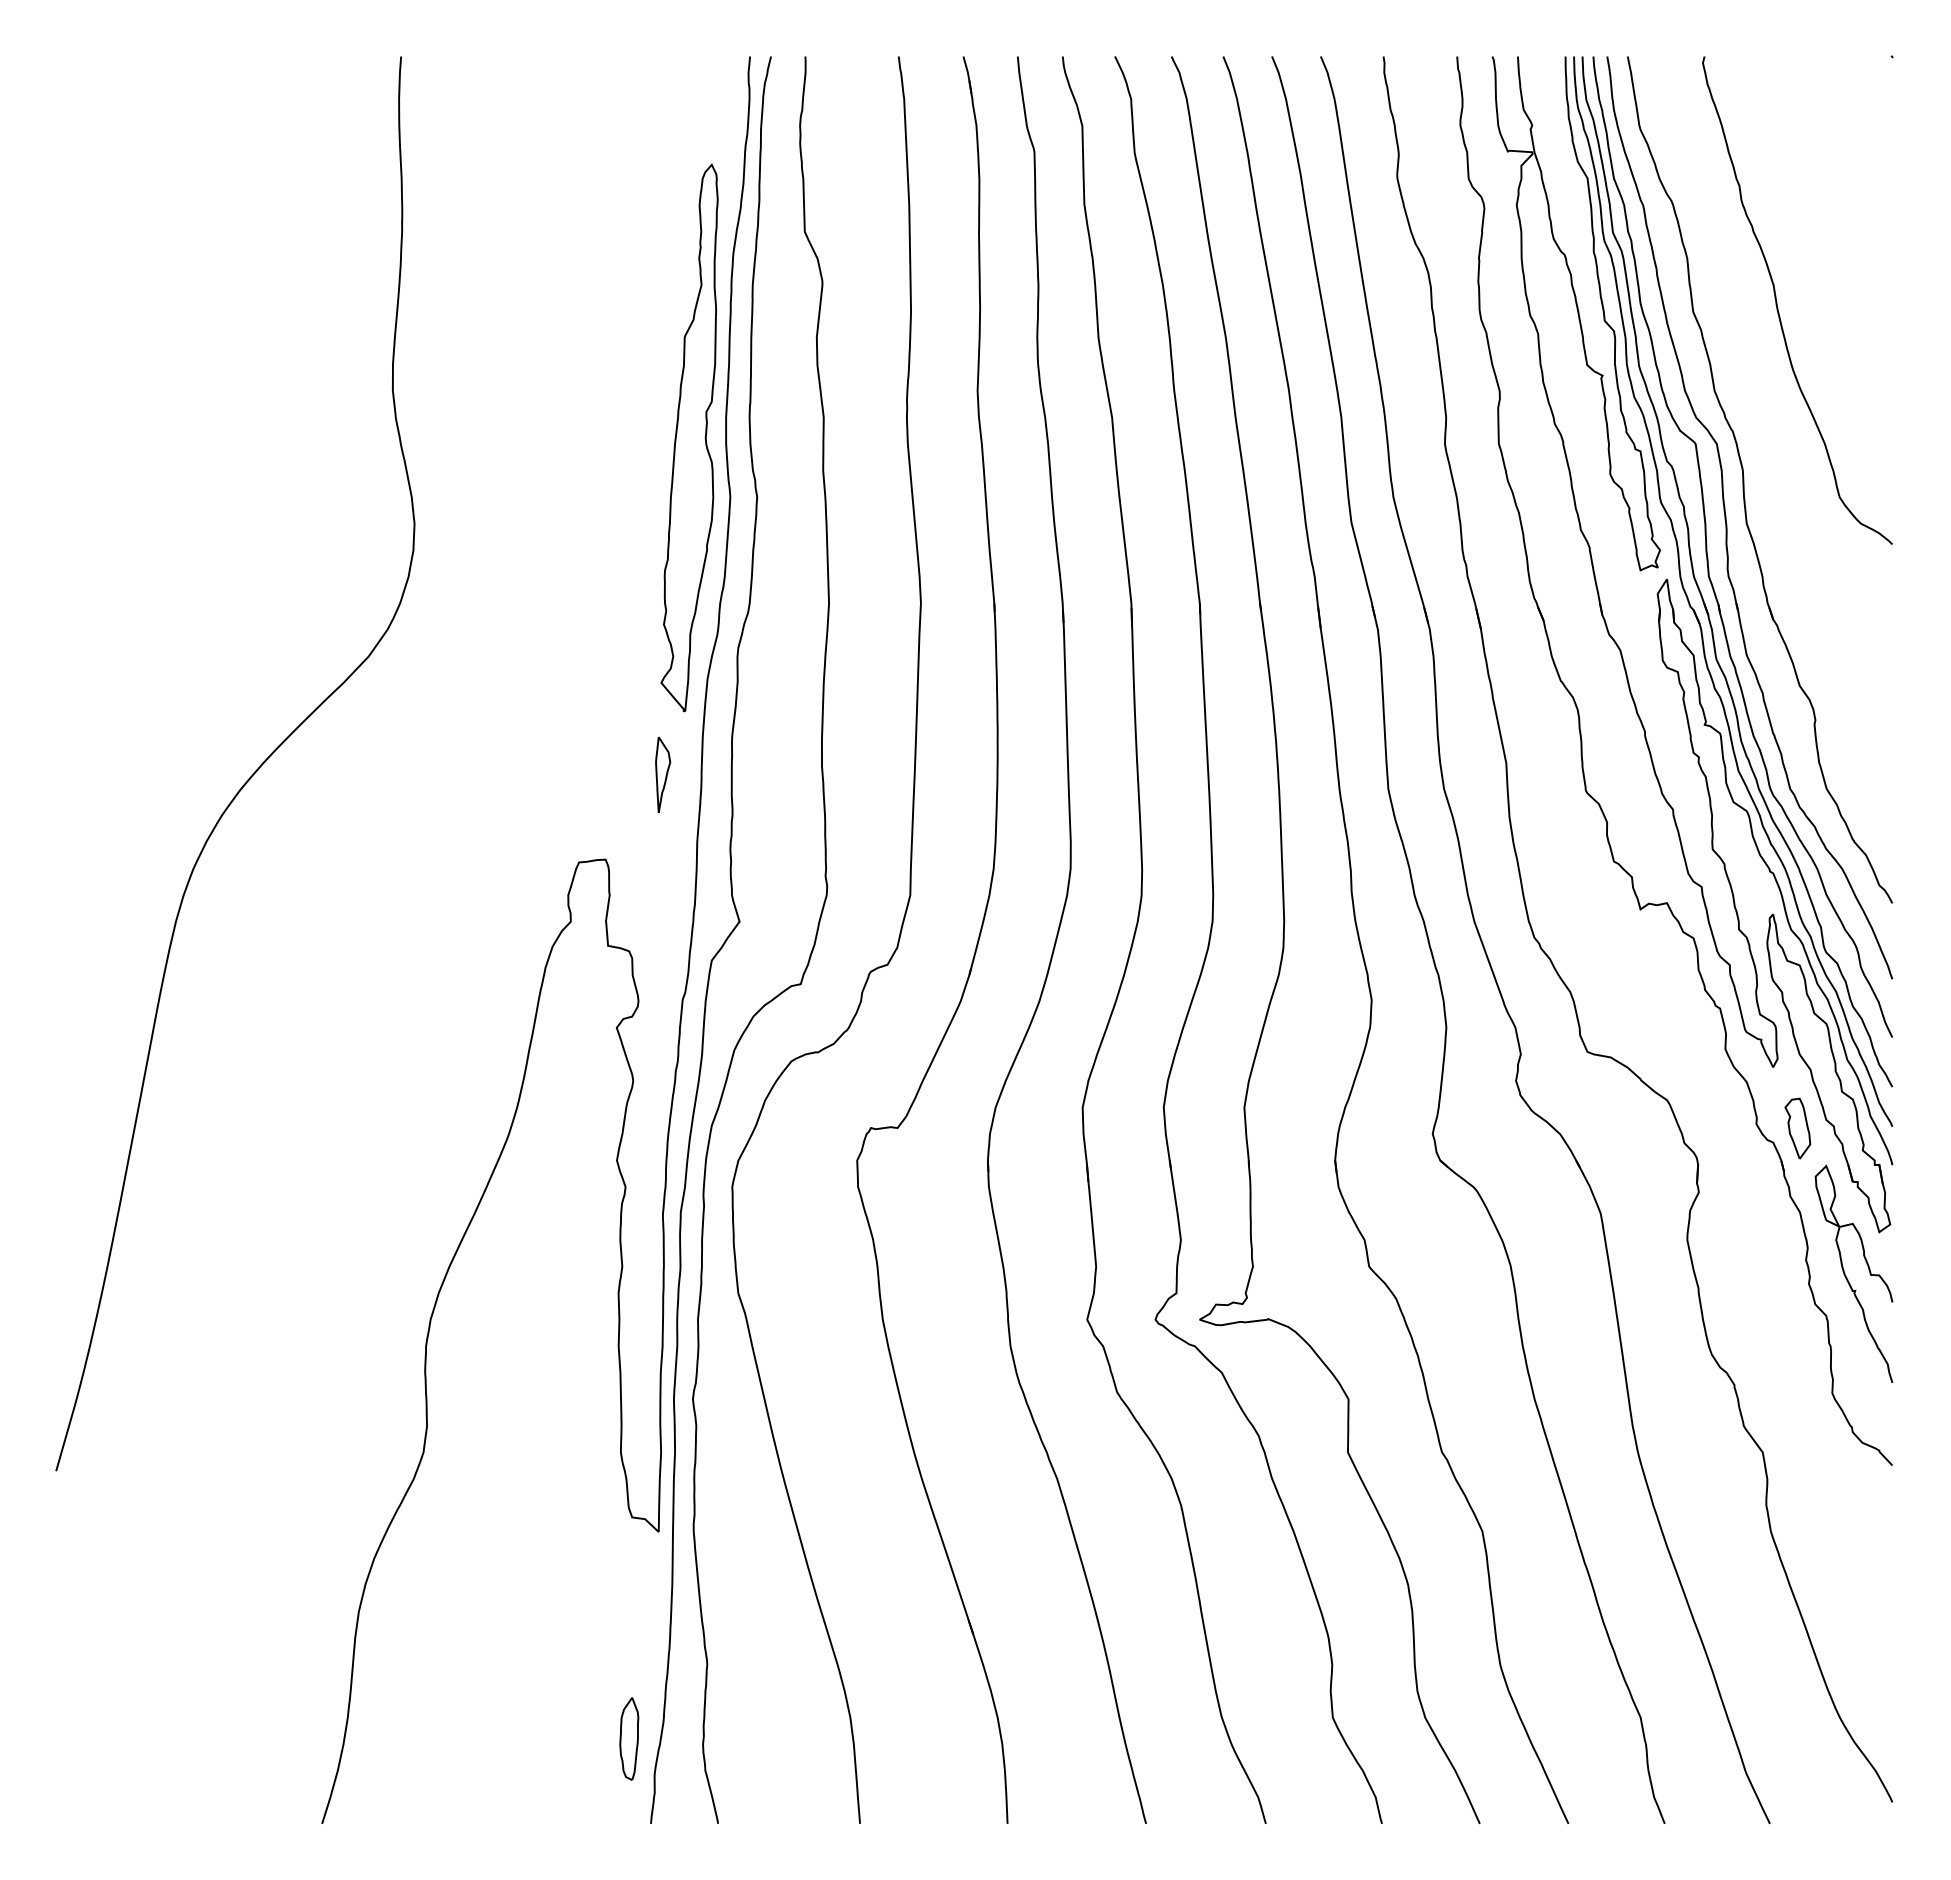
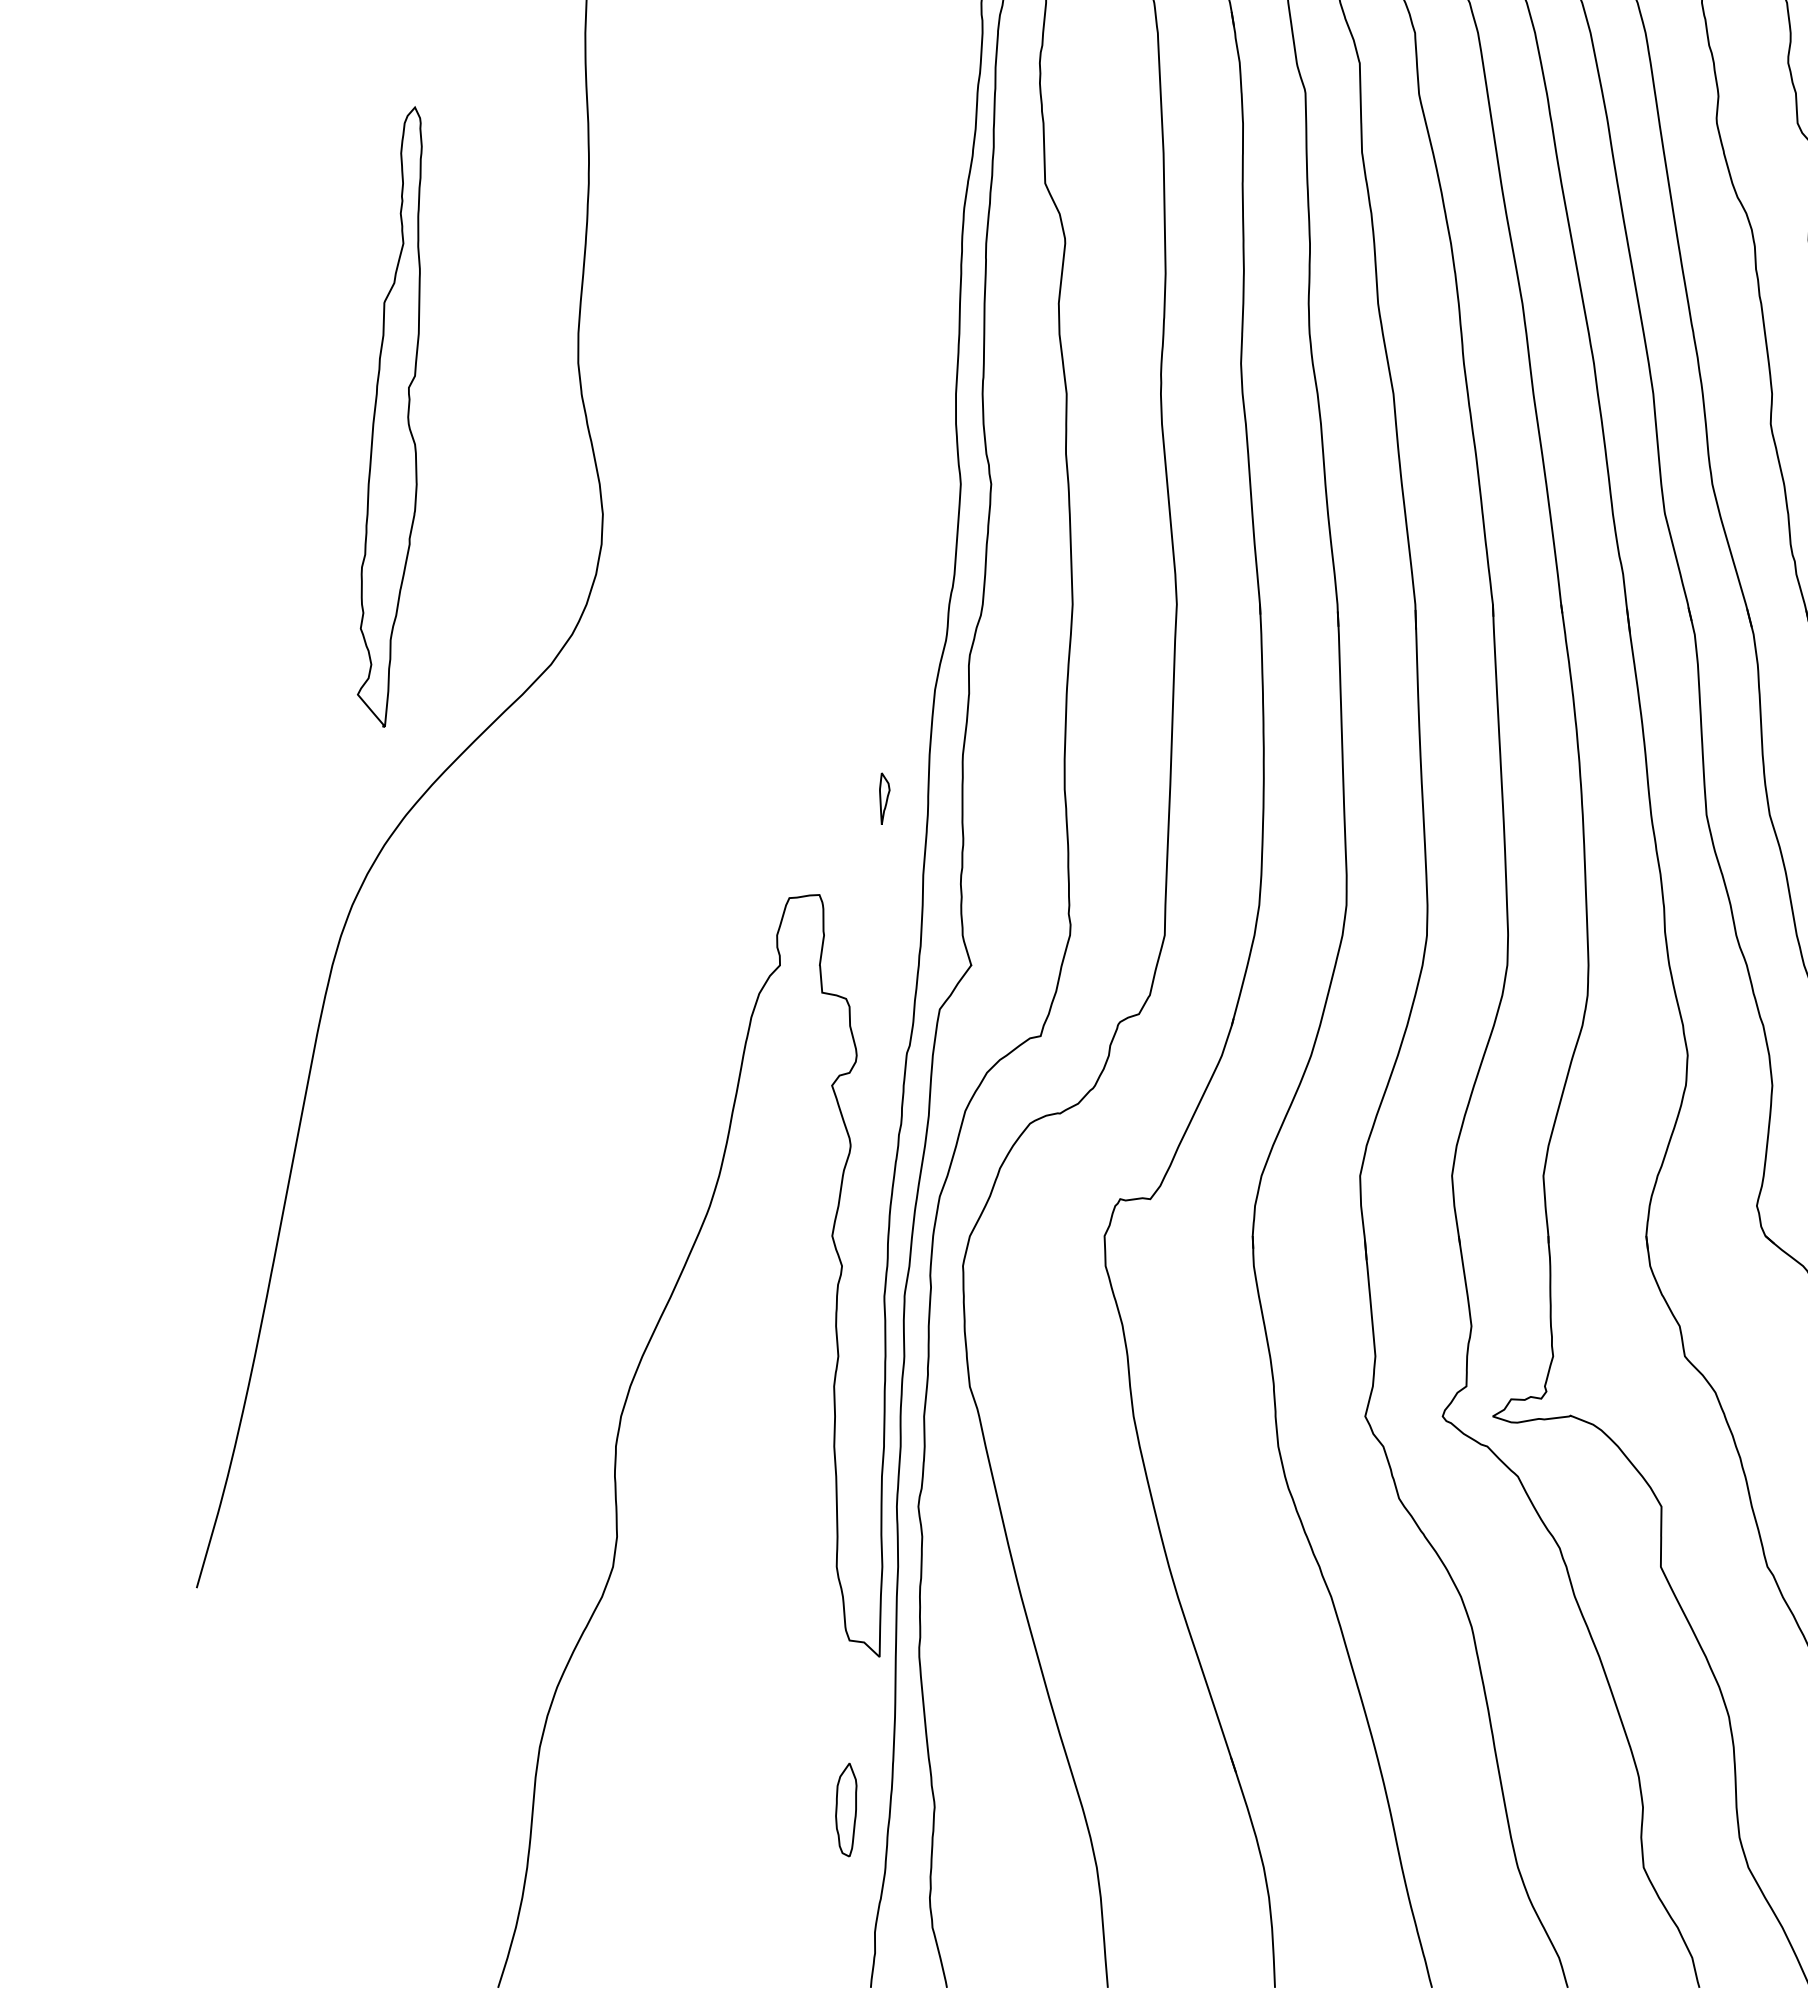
part: (689, 437) -> (389, 416), moved
part: (663, 774) -> (885, 798), size x0.6
part: (629, 1738) -> (846, 1809), moved

